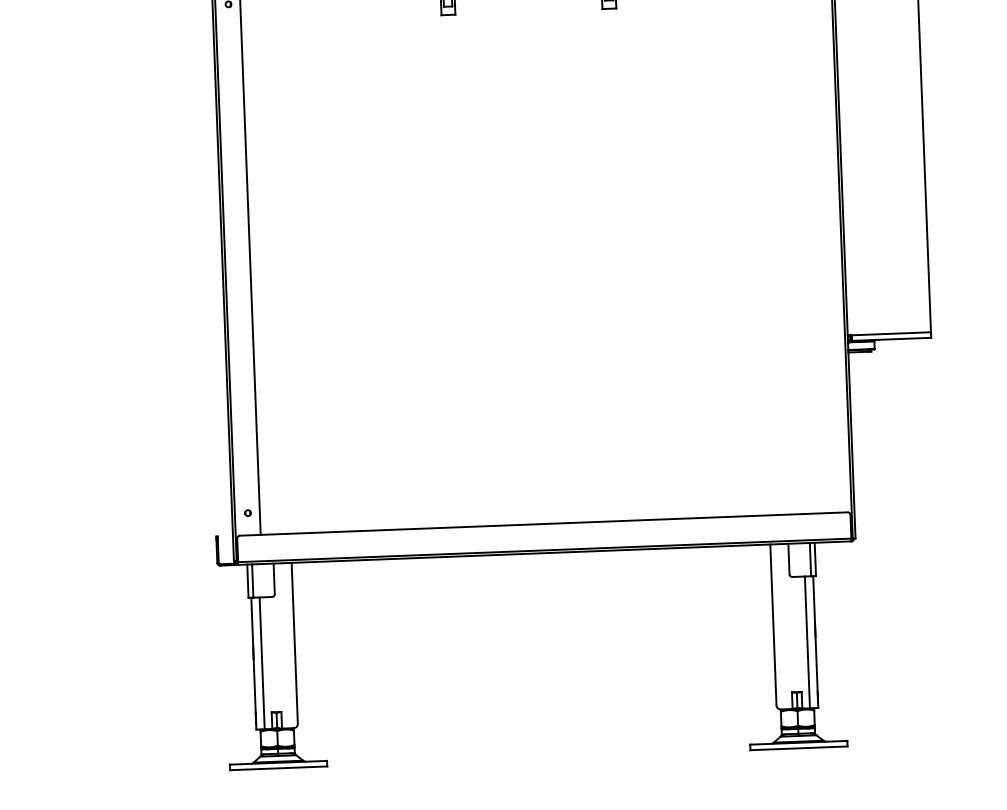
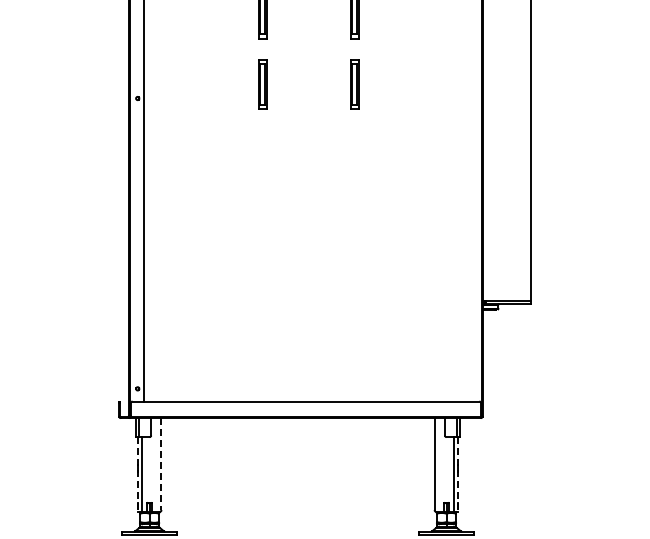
line: (815, 641) -> (458, 474), solid -> dashed
line: (294, 644) -> (161, 464), solid -> dashed
line: (253, 663) -> (137, 474), solid -> dashed

